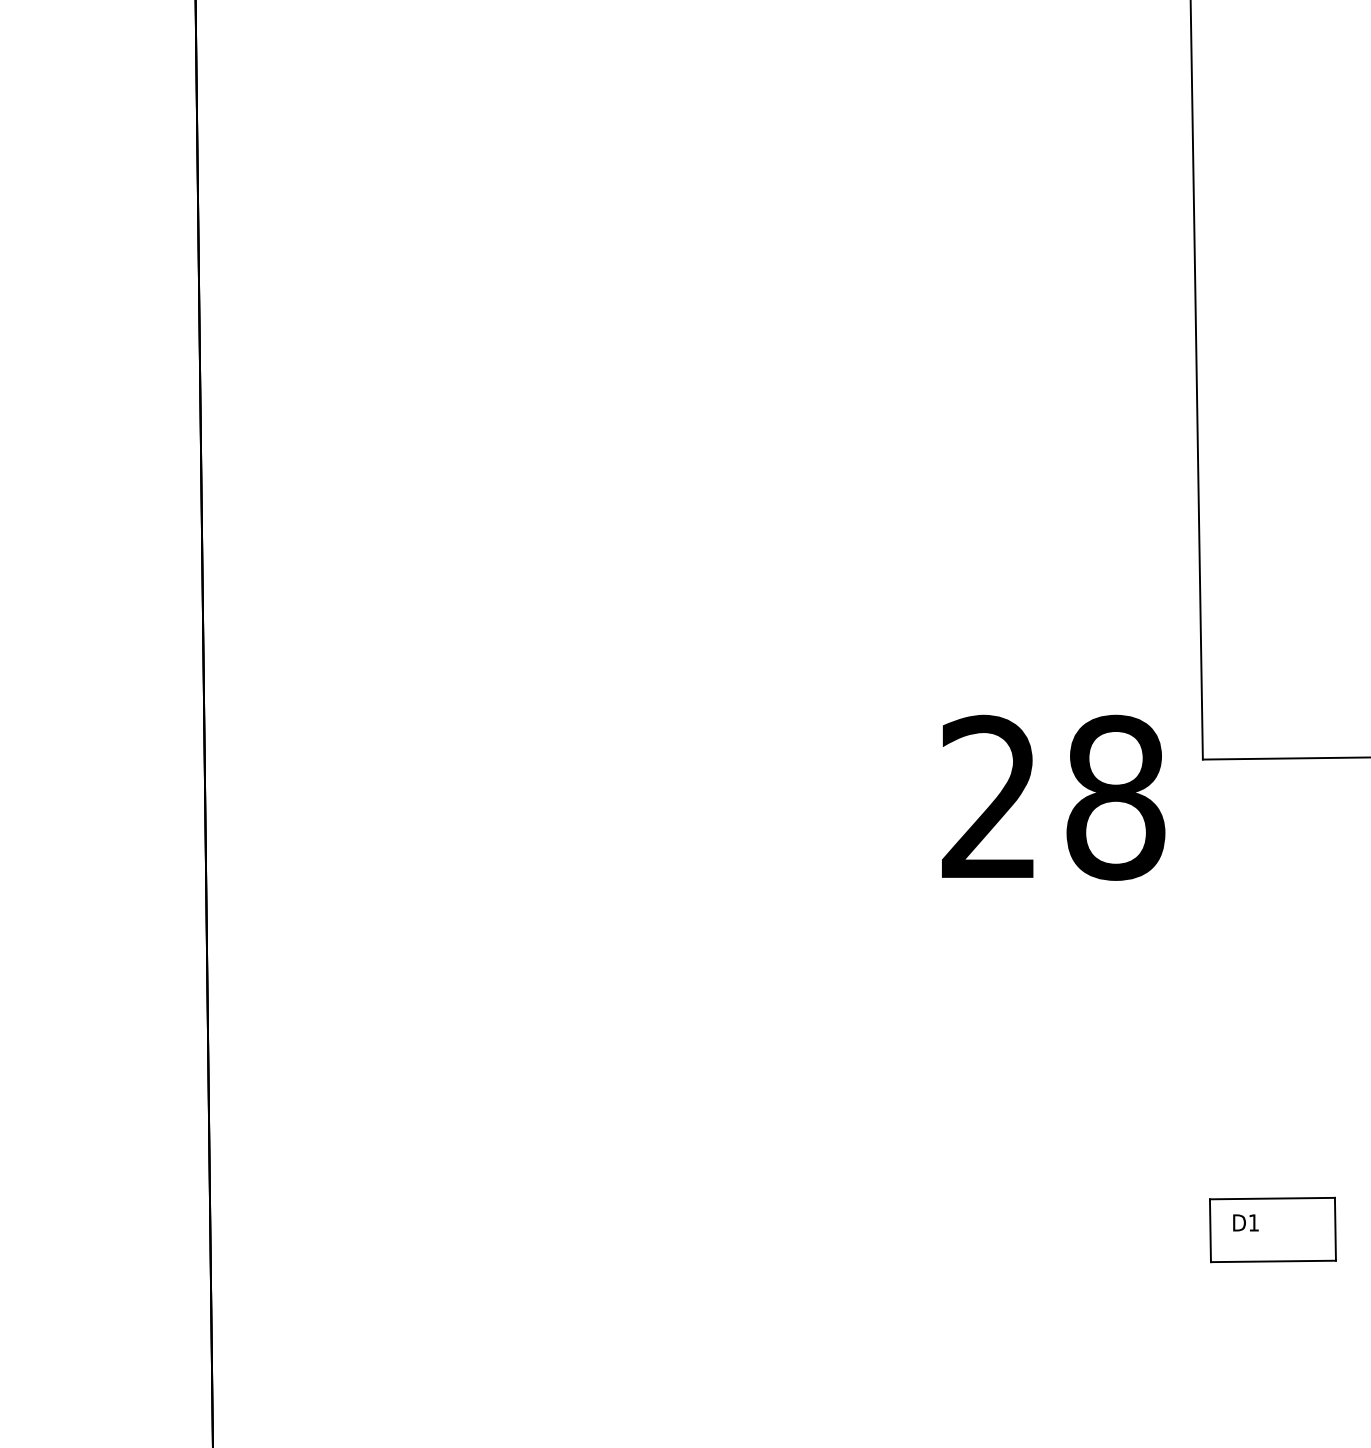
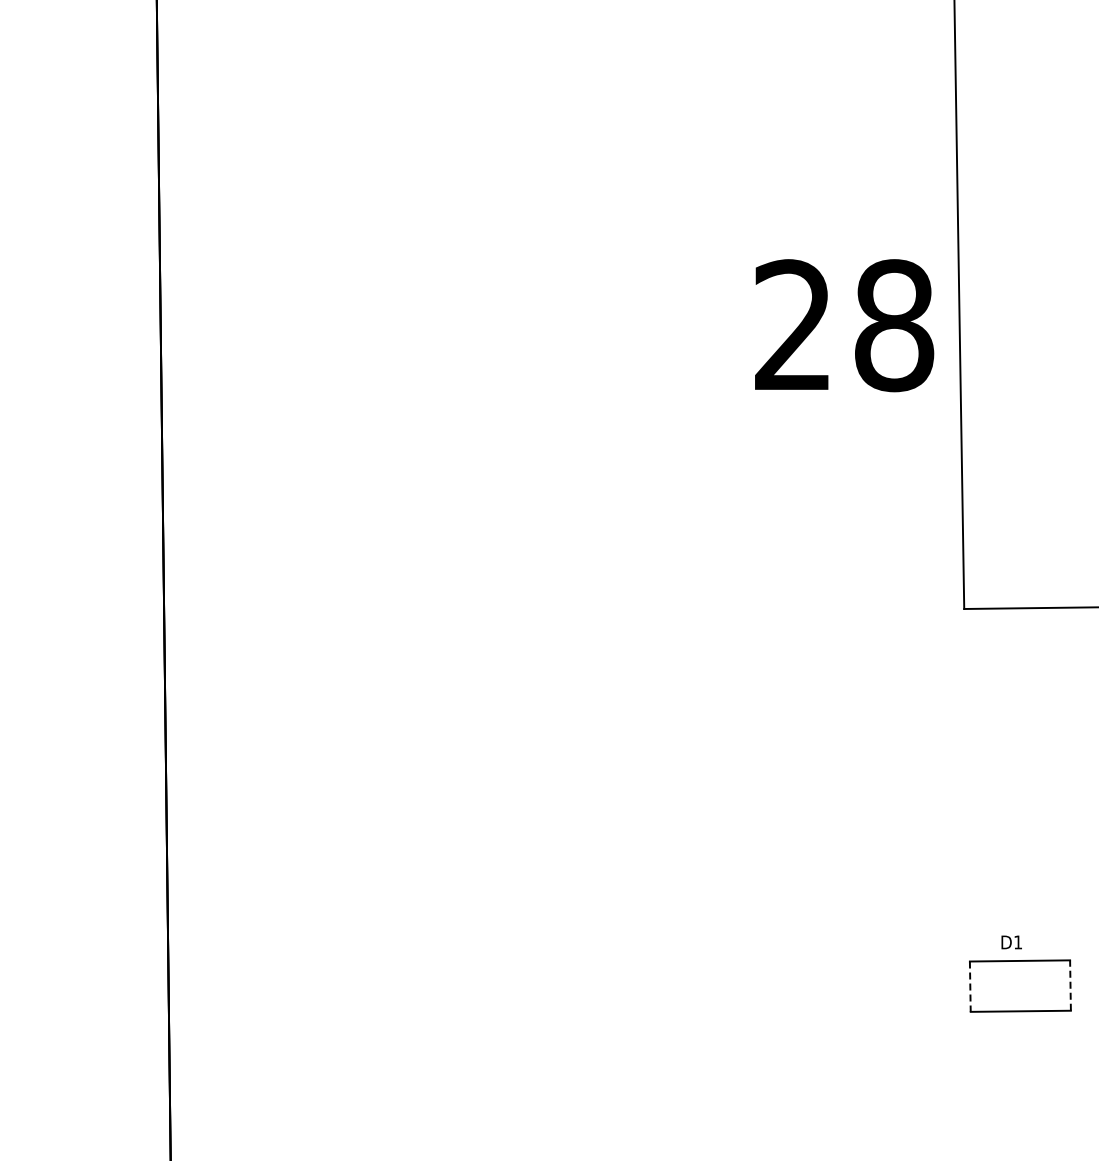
text: (1053, 797) -> (844, 325), moved
text: (1245, 1223) -> (1011, 942), moved
line: (1335, 1229) -> (1070, 985), solid -> dashed
line: (1210, 1231) -> (970, 987), solid -> dashed

